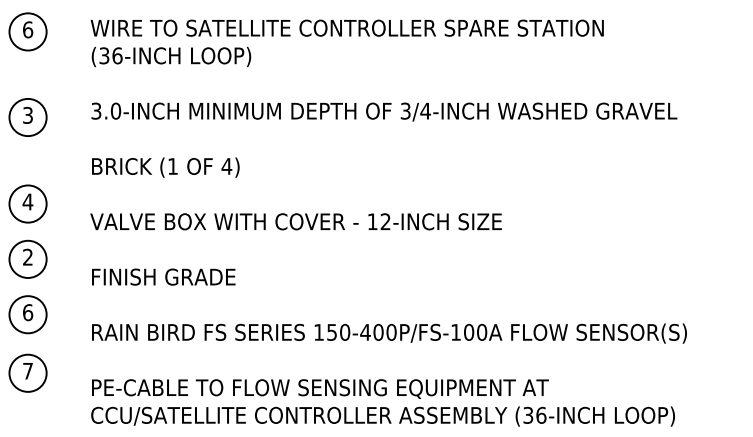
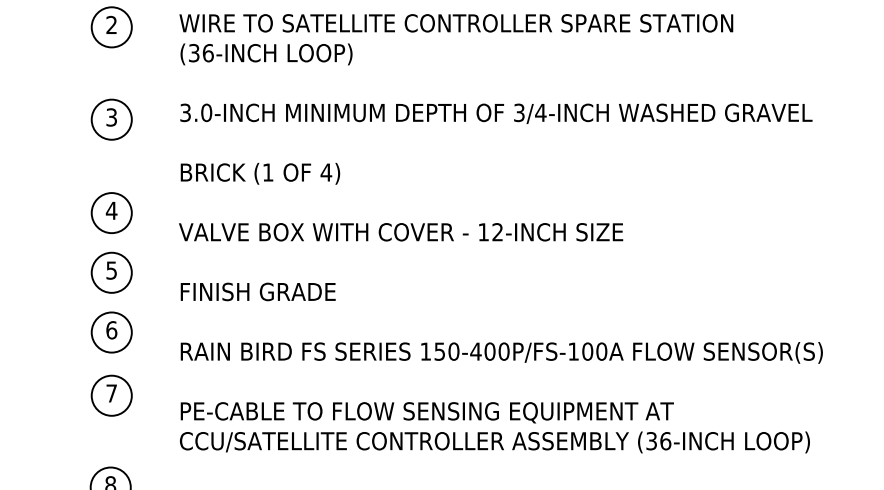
text: (27, 29) -> (111, 24), 6 -> 2
text: (27, 257) -> (111, 270), 2 -> 5

